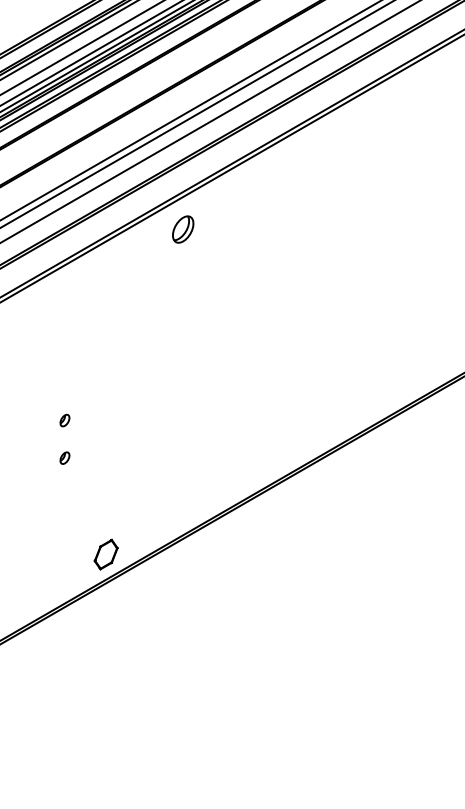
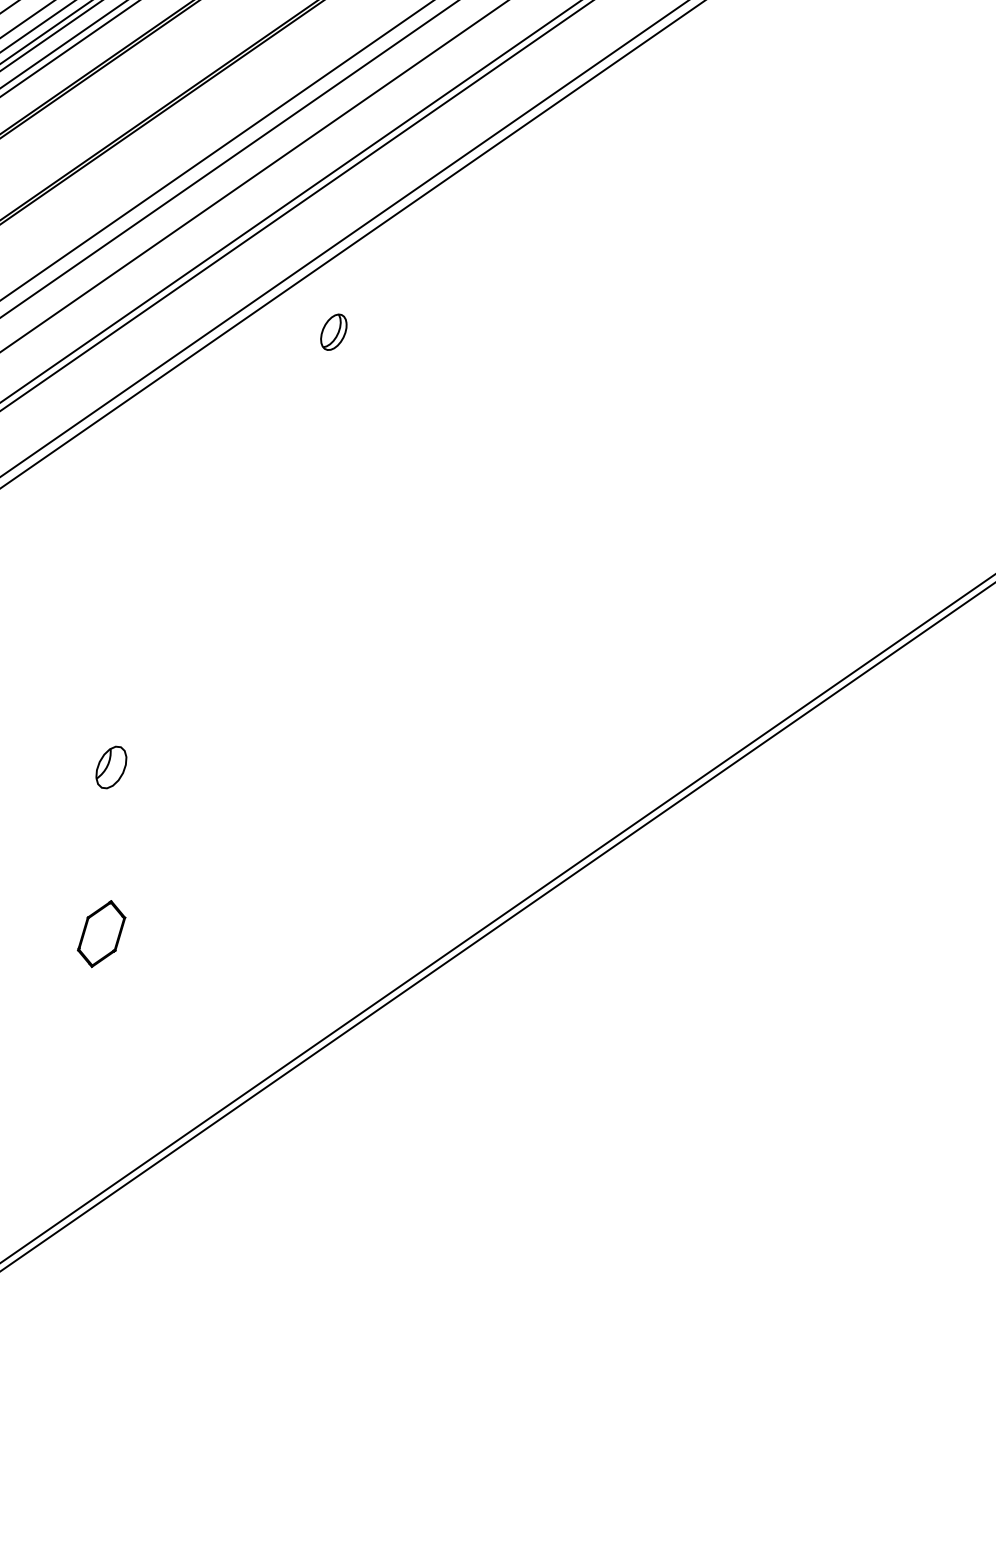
part: (183, 229) -> (334, 332), size x0.6
part: (64, 420) -> (110, 767), size x1.6
part: (64, 457) -> (117, 847), removed
part: (105, 554) -> (100, 933), moved

